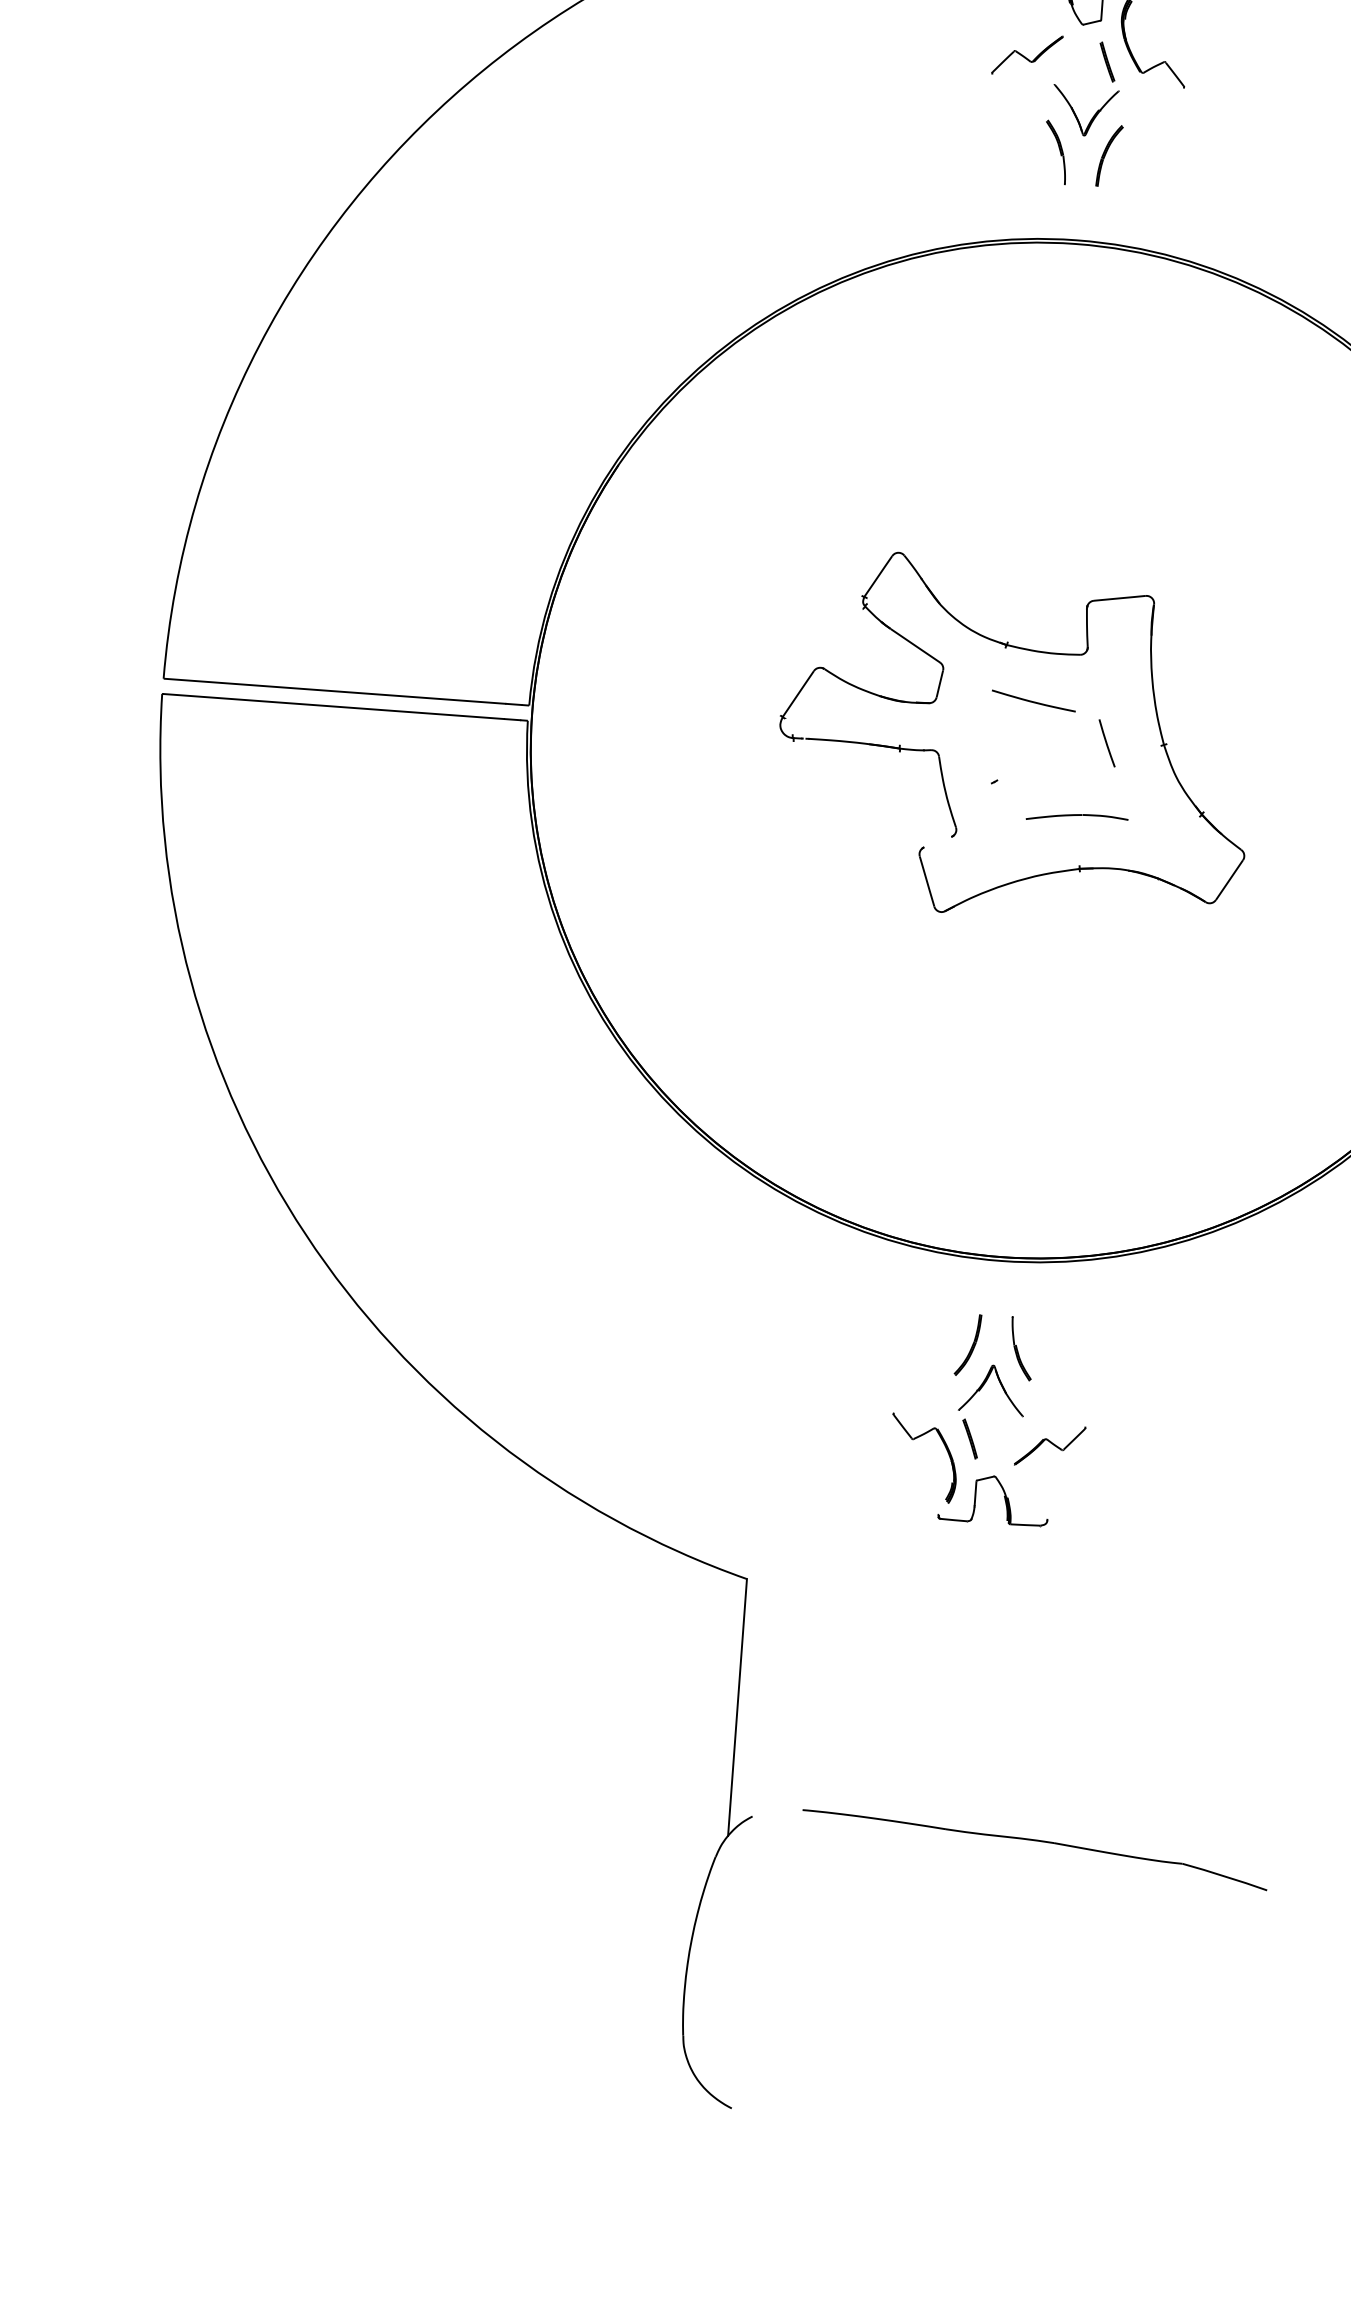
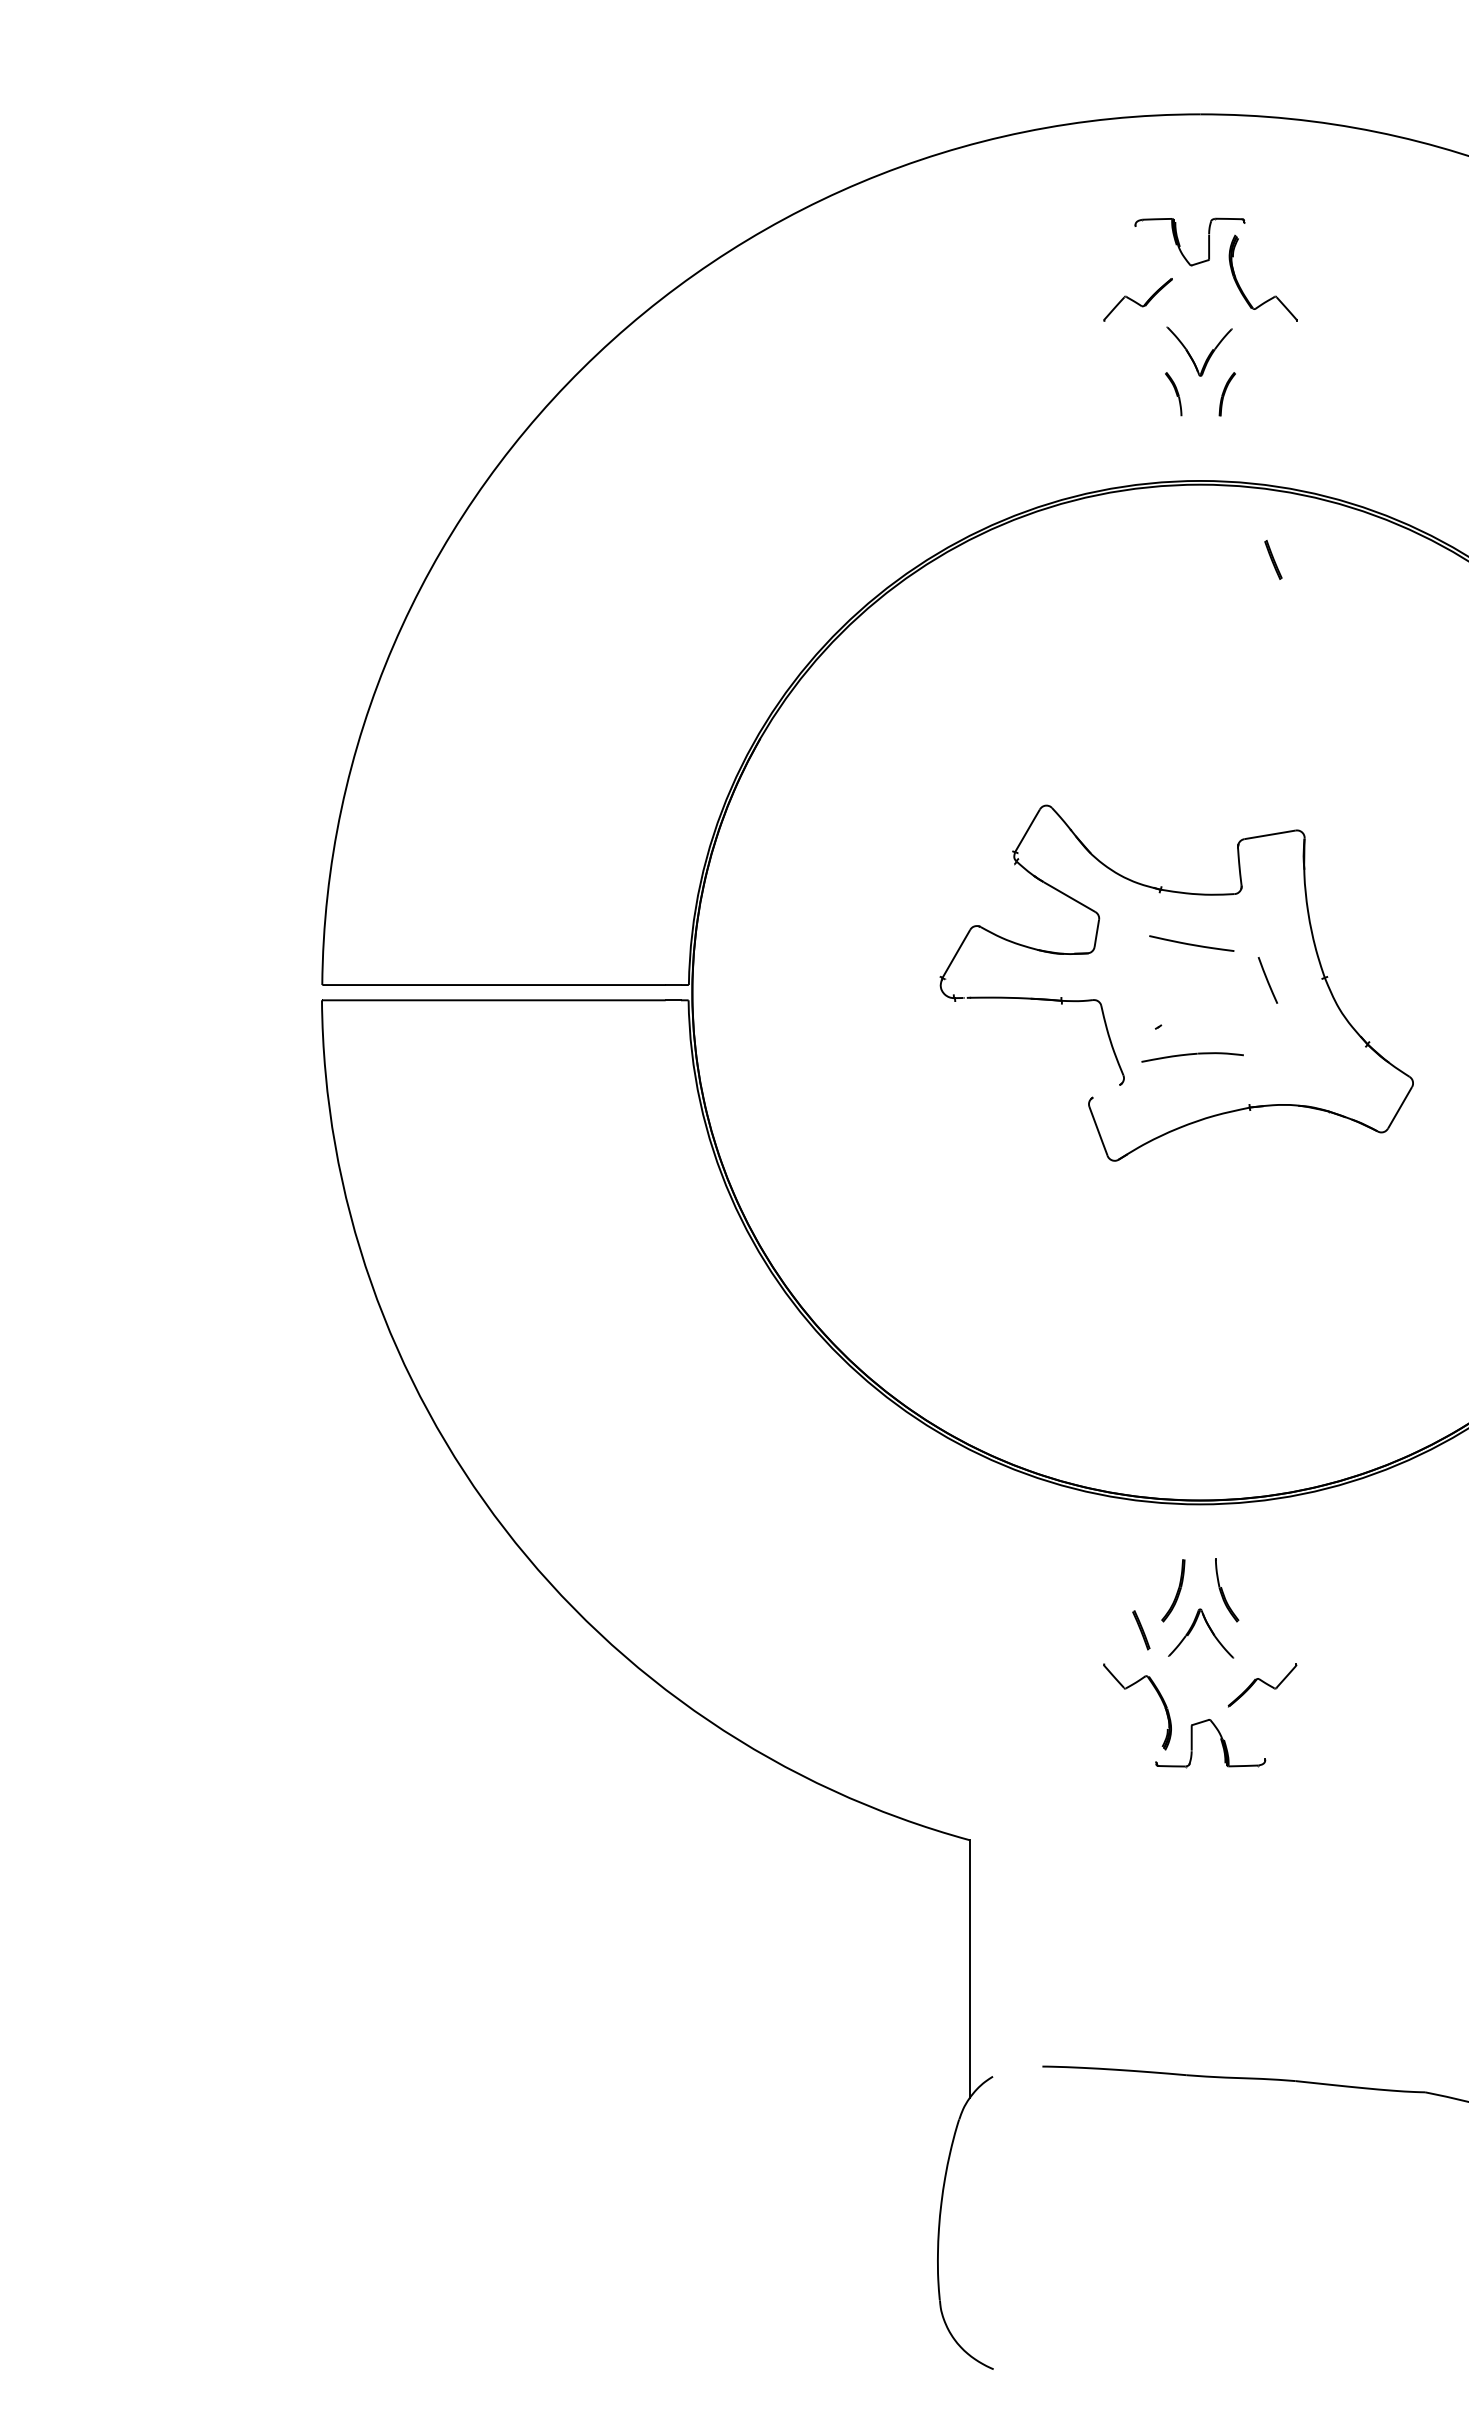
part: (1107, 61) -> (1273, 559), moved
part: (1055, 151) -> (1173, 393), size x0.7
part: (1109, 155) -> (1227, 393), size x0.7
part: (1077, 818) -> (1192, 1057), moved
part: (970, 1439) -> (1141, 1630), moved

